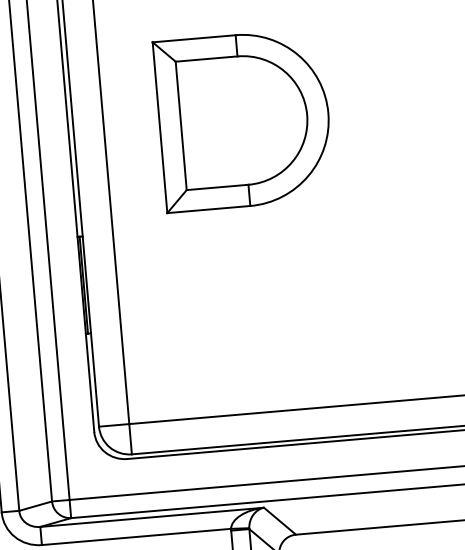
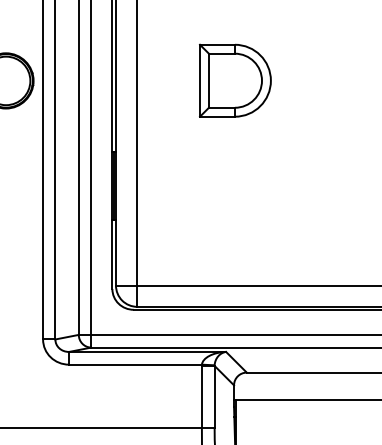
part: (244, 119) -> (235, 80), size x0.6

